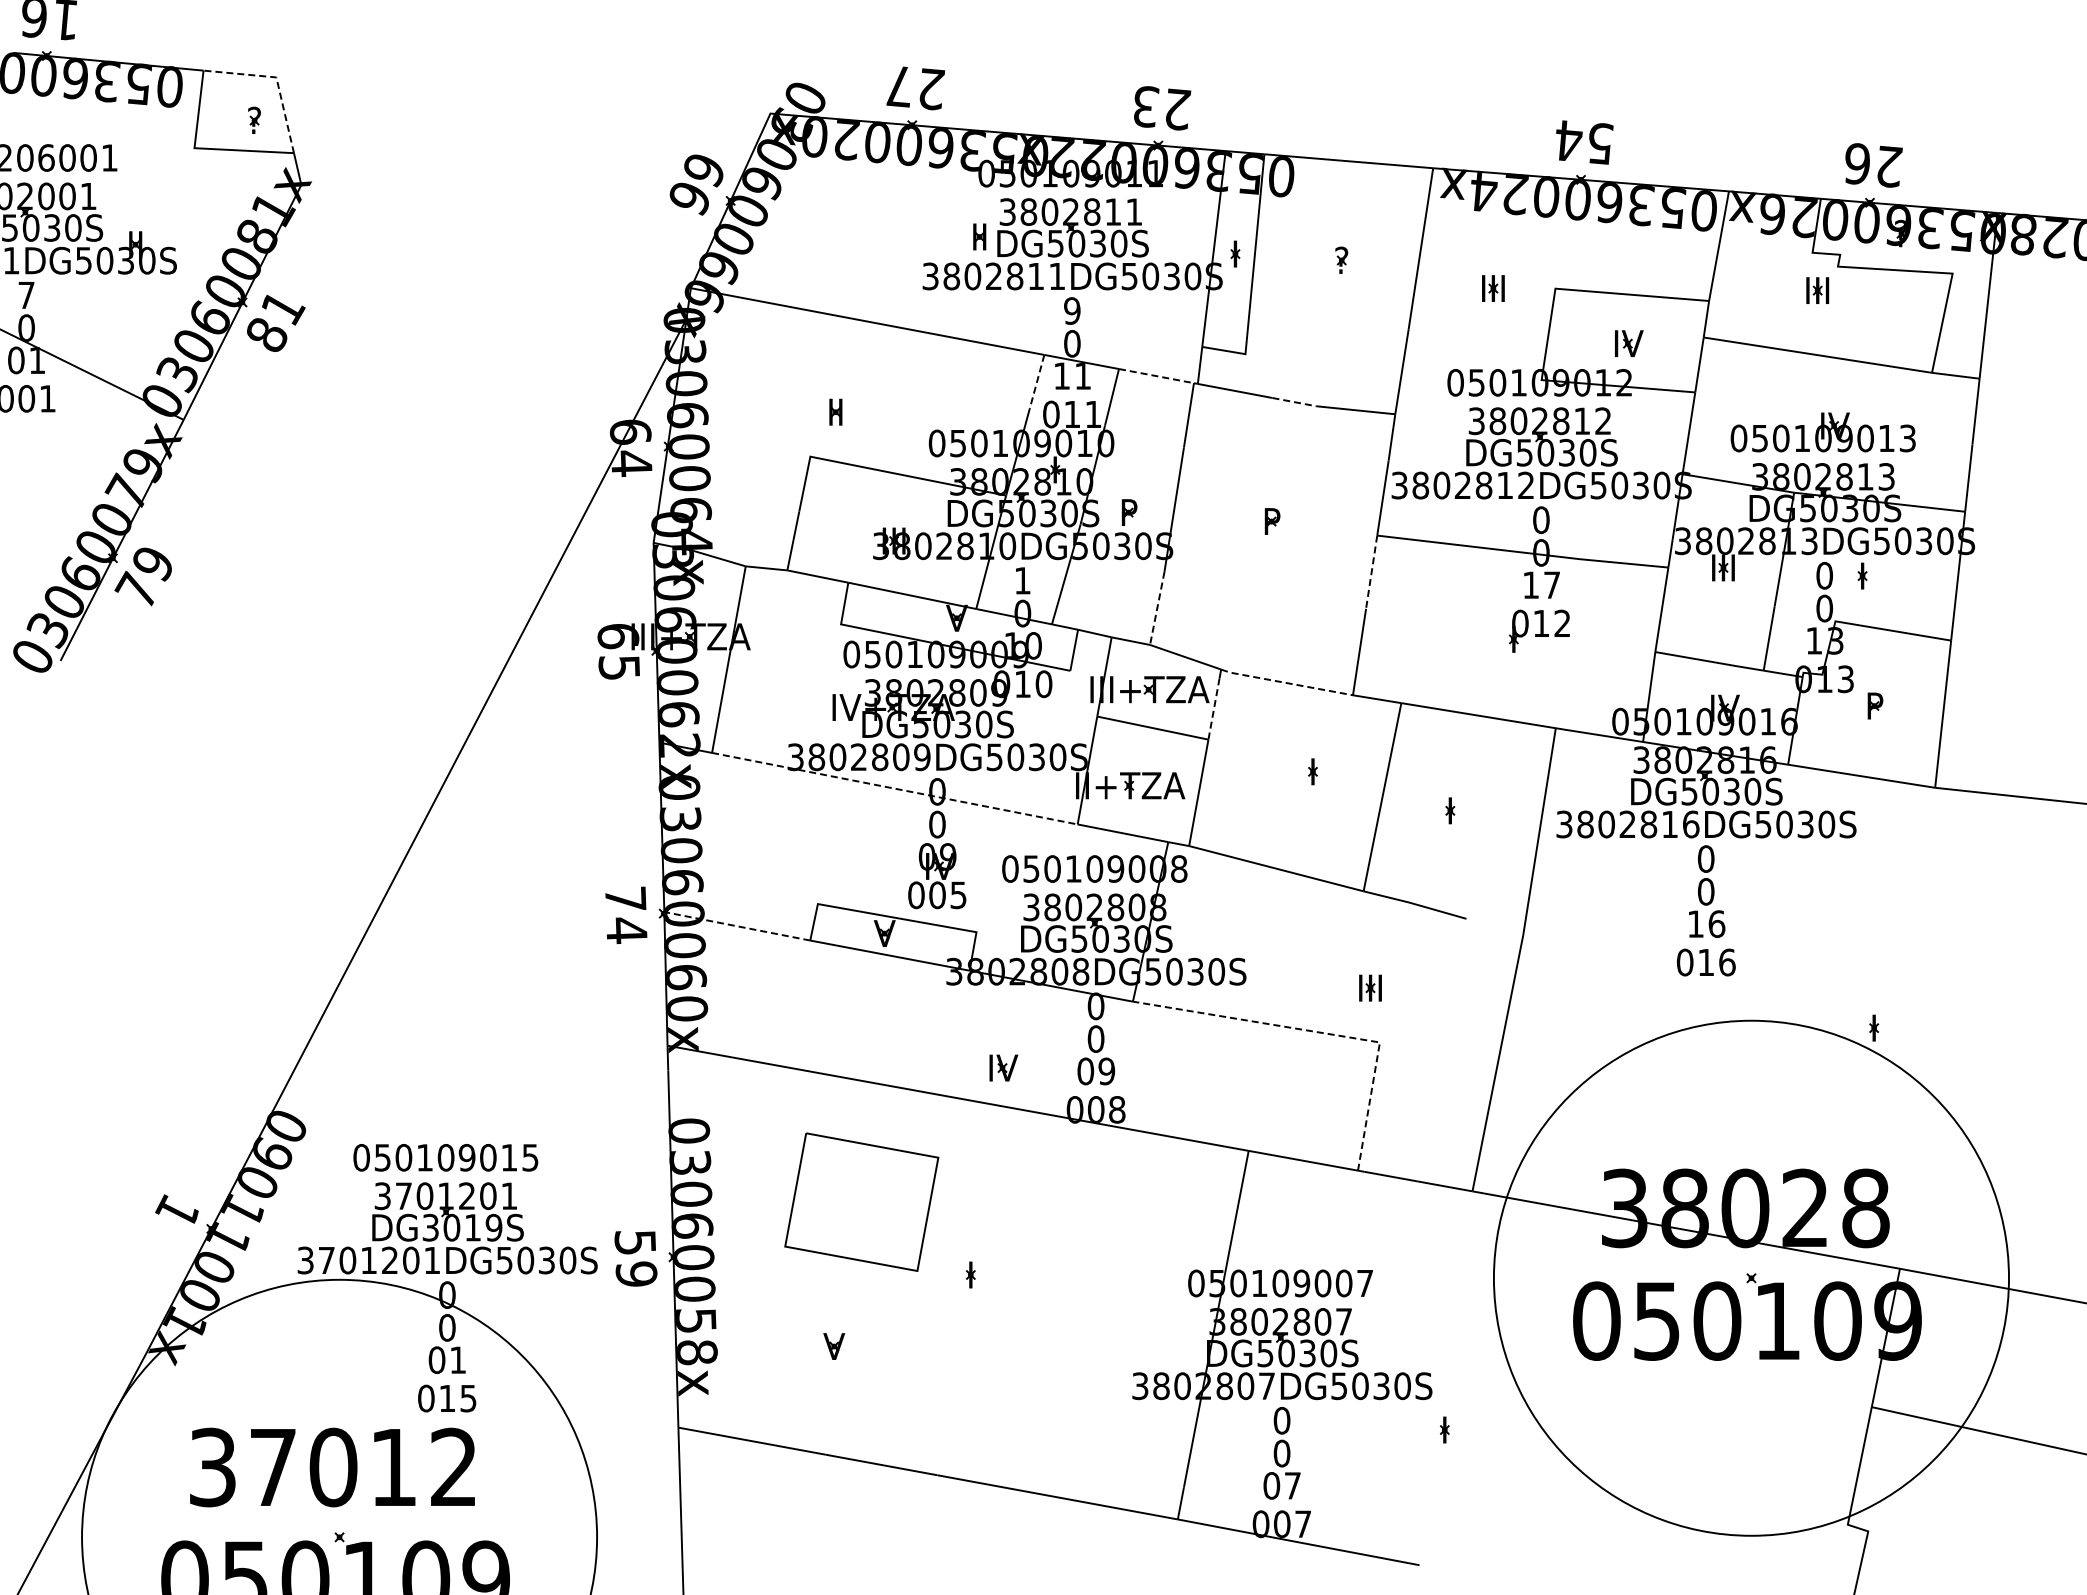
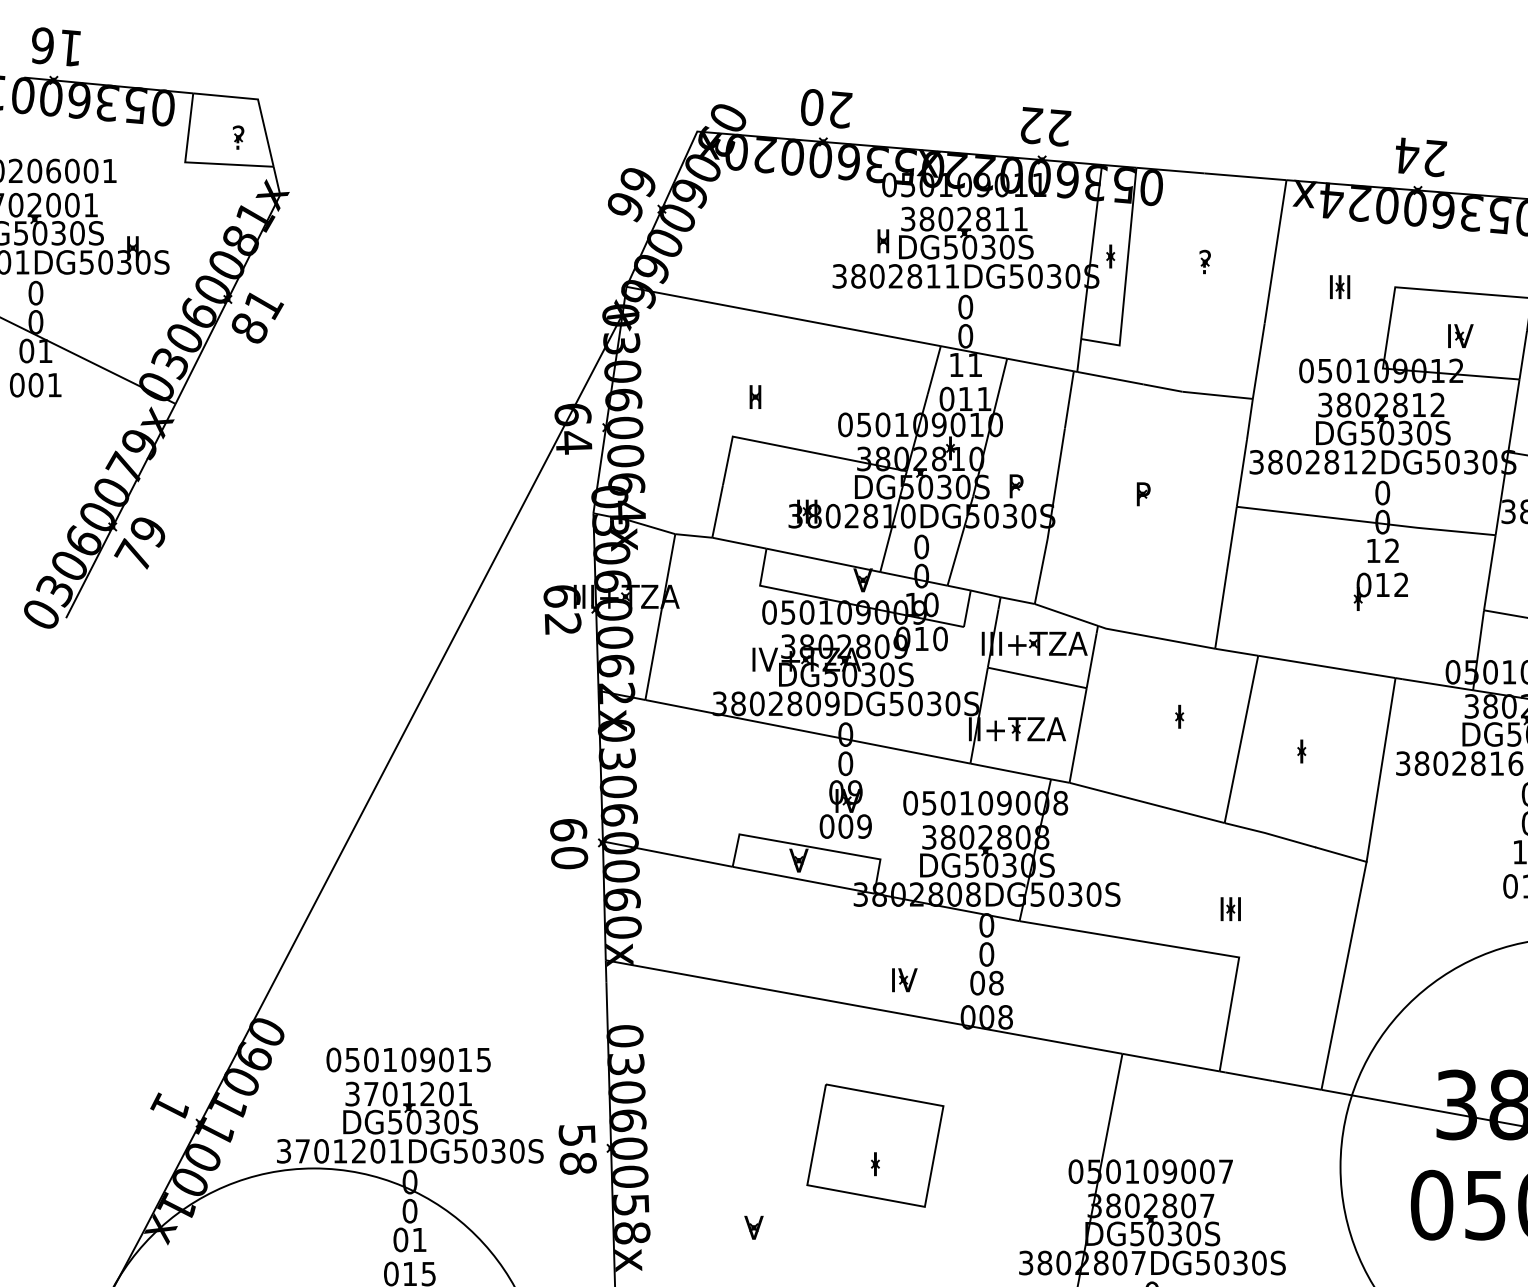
line: (276, 78) -> (258, 100), dashed -> solid
text: (899, 86) -> (812, 107), 27 -> 20
text: (1146, 106) -> (1031, 125), 23 -> 22
text: (1600, 143) -> (1435, 158), 54 -> 24
text: (26, 295) -> (35, 293), 7 -> 0
text: (1072, 310) -> (965, 306), 9 -> 0
line: (1156, 376) -> (1040, 365), dashed -> solid
line: (1037, 381) -> (934, 369), dashed -> solid
line: (1294, 402) -> (1163, 388), dashed -> solid
line: (1371, 572) -> (1231, 539), dashed -> solid
text: (1022, 580) -> (921, 546), 1 -> 0
text: (1551, 584) -> (1391, 550), 17 -> 12
line: (1157, 608) -> (1041, 571), dashed -> solid
text: (619, 667) -> (563, 624), 65 -> 62
line: (1286, 682) -> (1156, 637), dashed -> solid
line: (1213, 709) -> (1091, 661), dashed -> solid
line: (895, 788) -> (808, 731), dashed -> solid
text: (958, 894) -> (864, 825), 005 -> 009
text: (626, 915) -> (569, 844), 74 -> 60
line: (736, 926) -> (667, 854), dashed -> solid
line: (1494, 926) -> (1341, 854), added
line: (1320, 1032) -> (1186, 948), dashed -> solid
text: (1106, 1071) -> (996, 983), 09 -> 08
part: (861, 1201) -> (875, 1145), moved
text: (462, 1227) -> (423, 1121), DG3019S -> DG5030S
text: (636, 1273) -> (578, 1162), 59 -> 58

